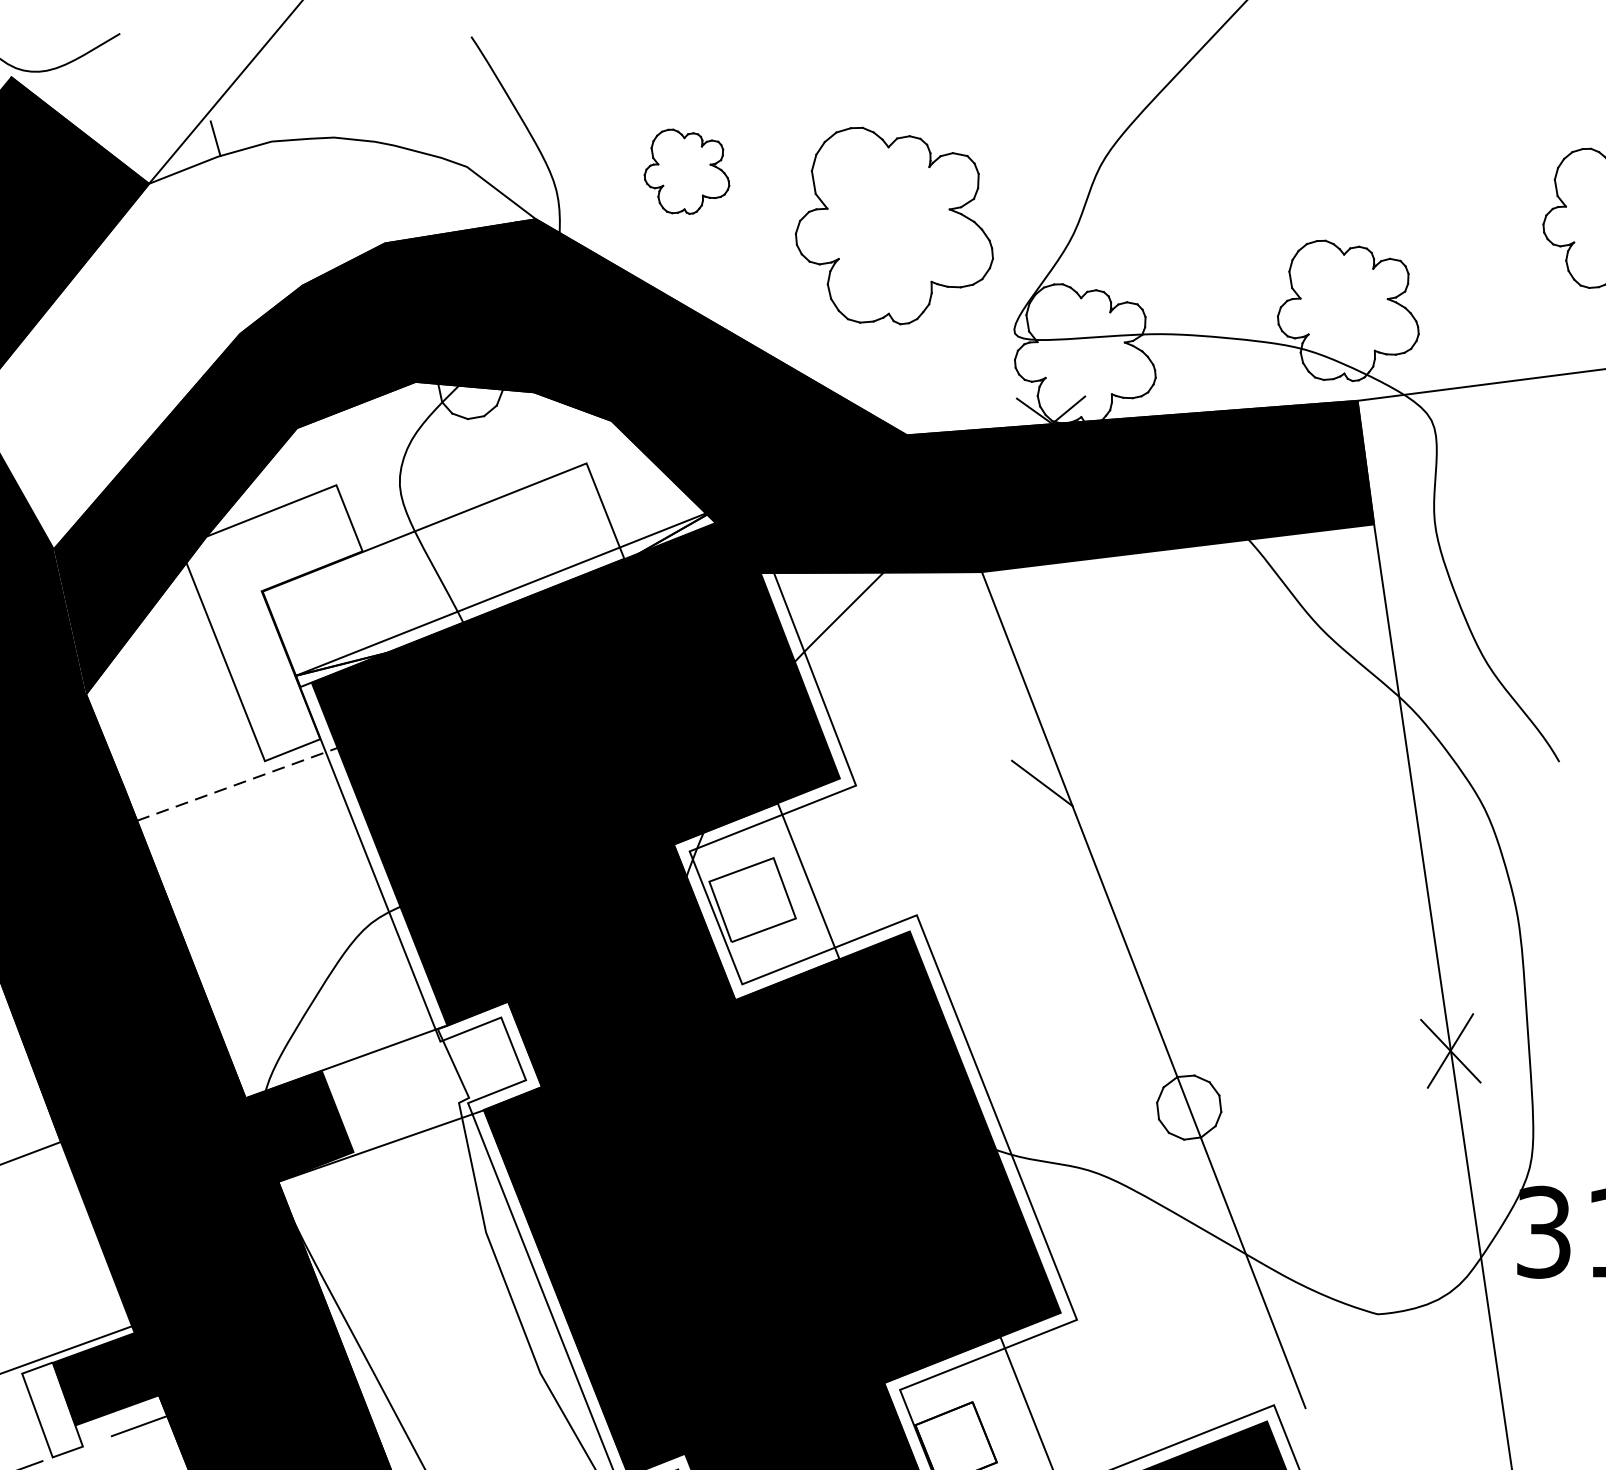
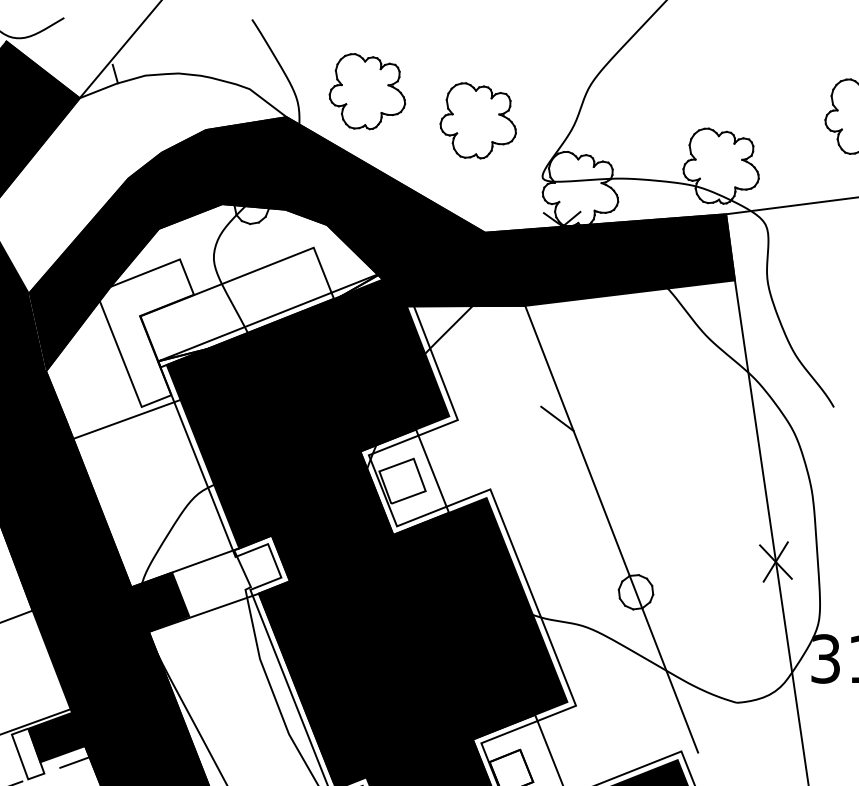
part: (687, 171) -> (367, 91), size x1.67
part: (892, 225) -> (477, 120), size x0.71
line: (238, 784) -> (127, 419), dashed -> solid

